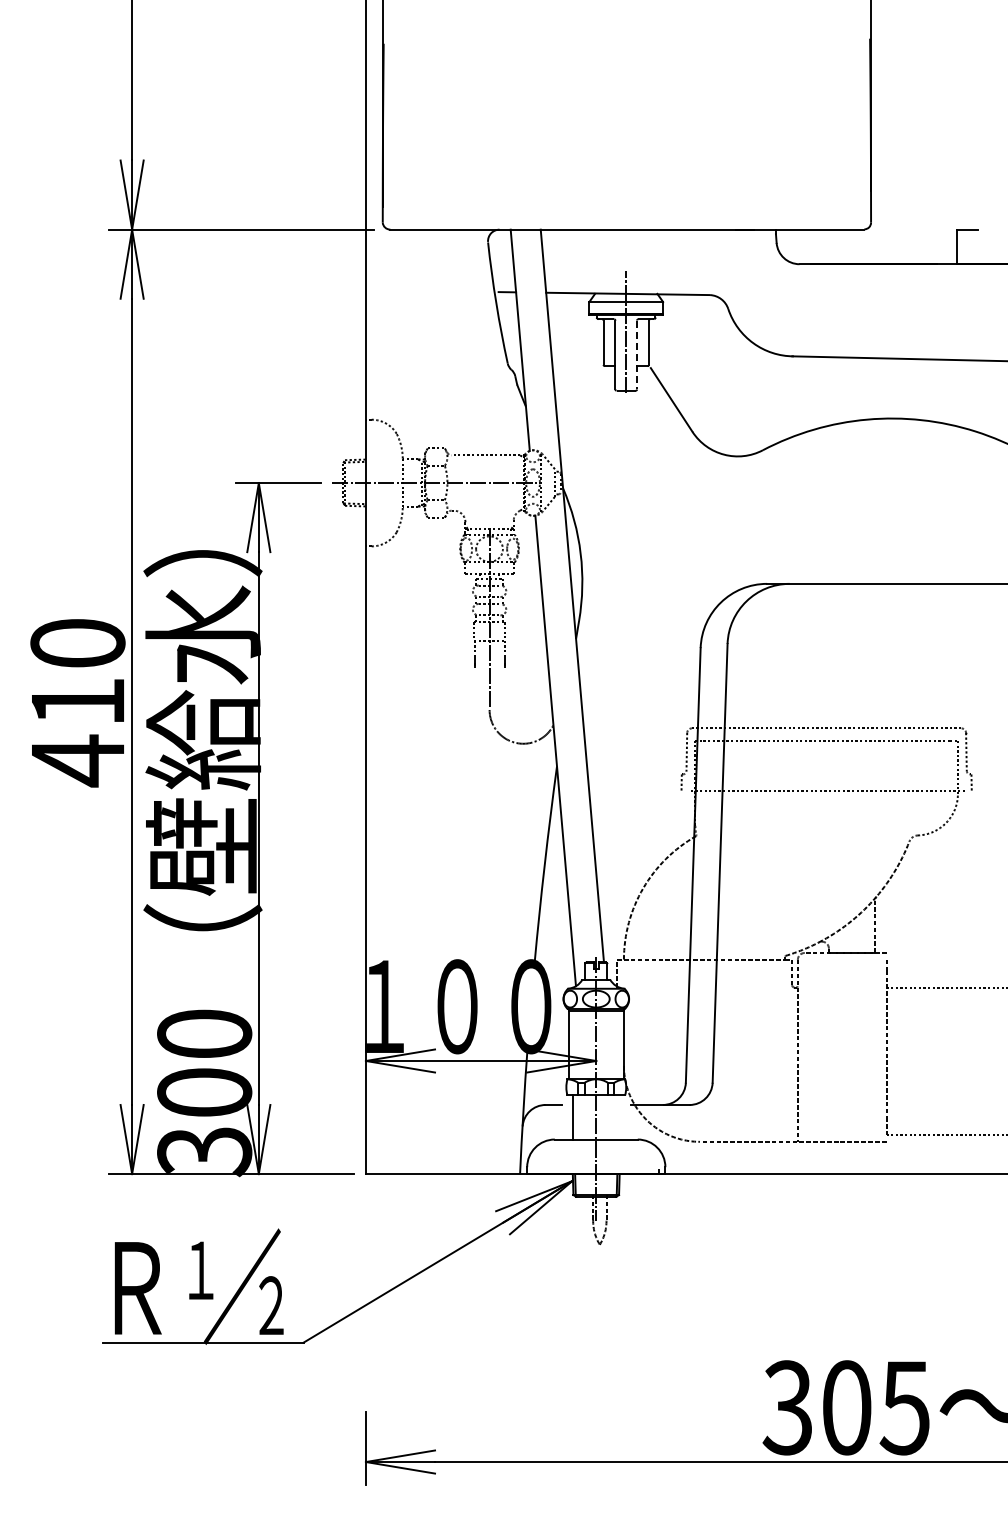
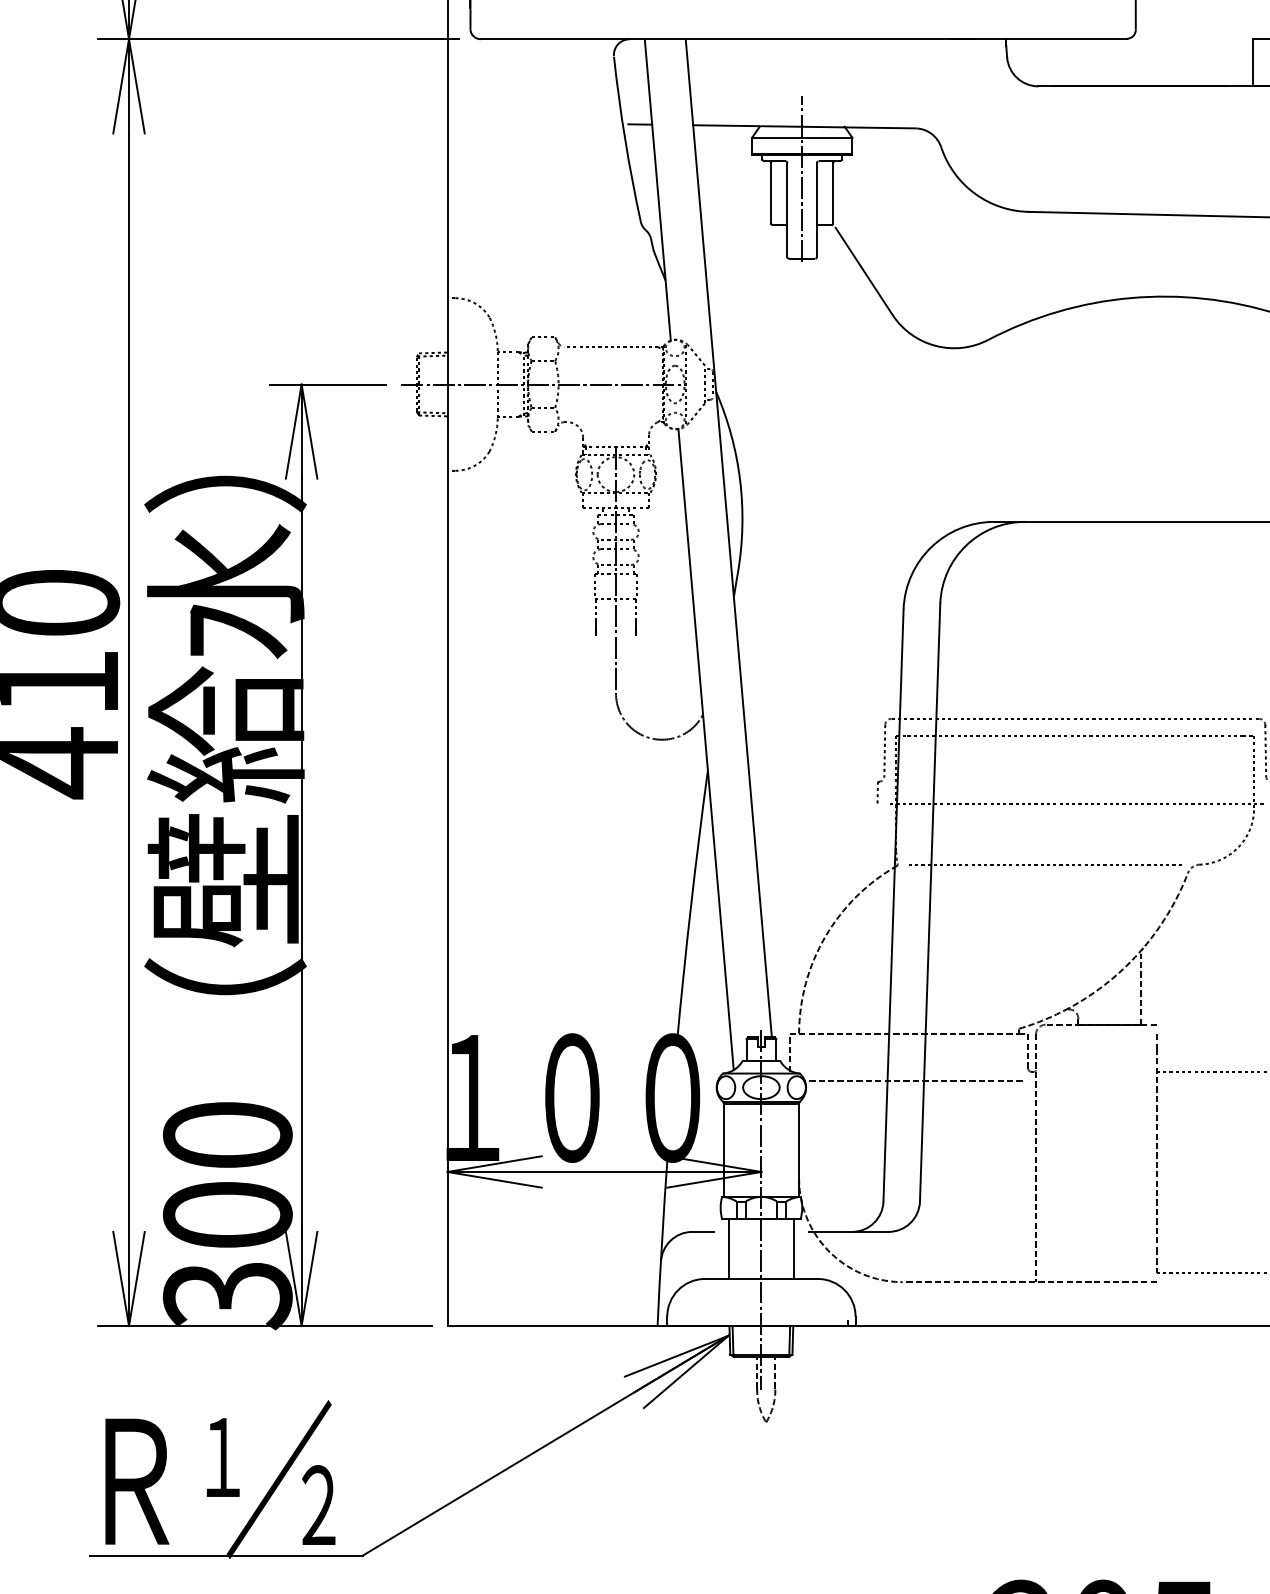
line: (637, 355) -> (817, 210), dashed -> solid
line: (803, 835) -> (1043, 864), added
line: (707, 994) -> (912, 1081), added
line: (619, 1117) -> (793, 1248), added

